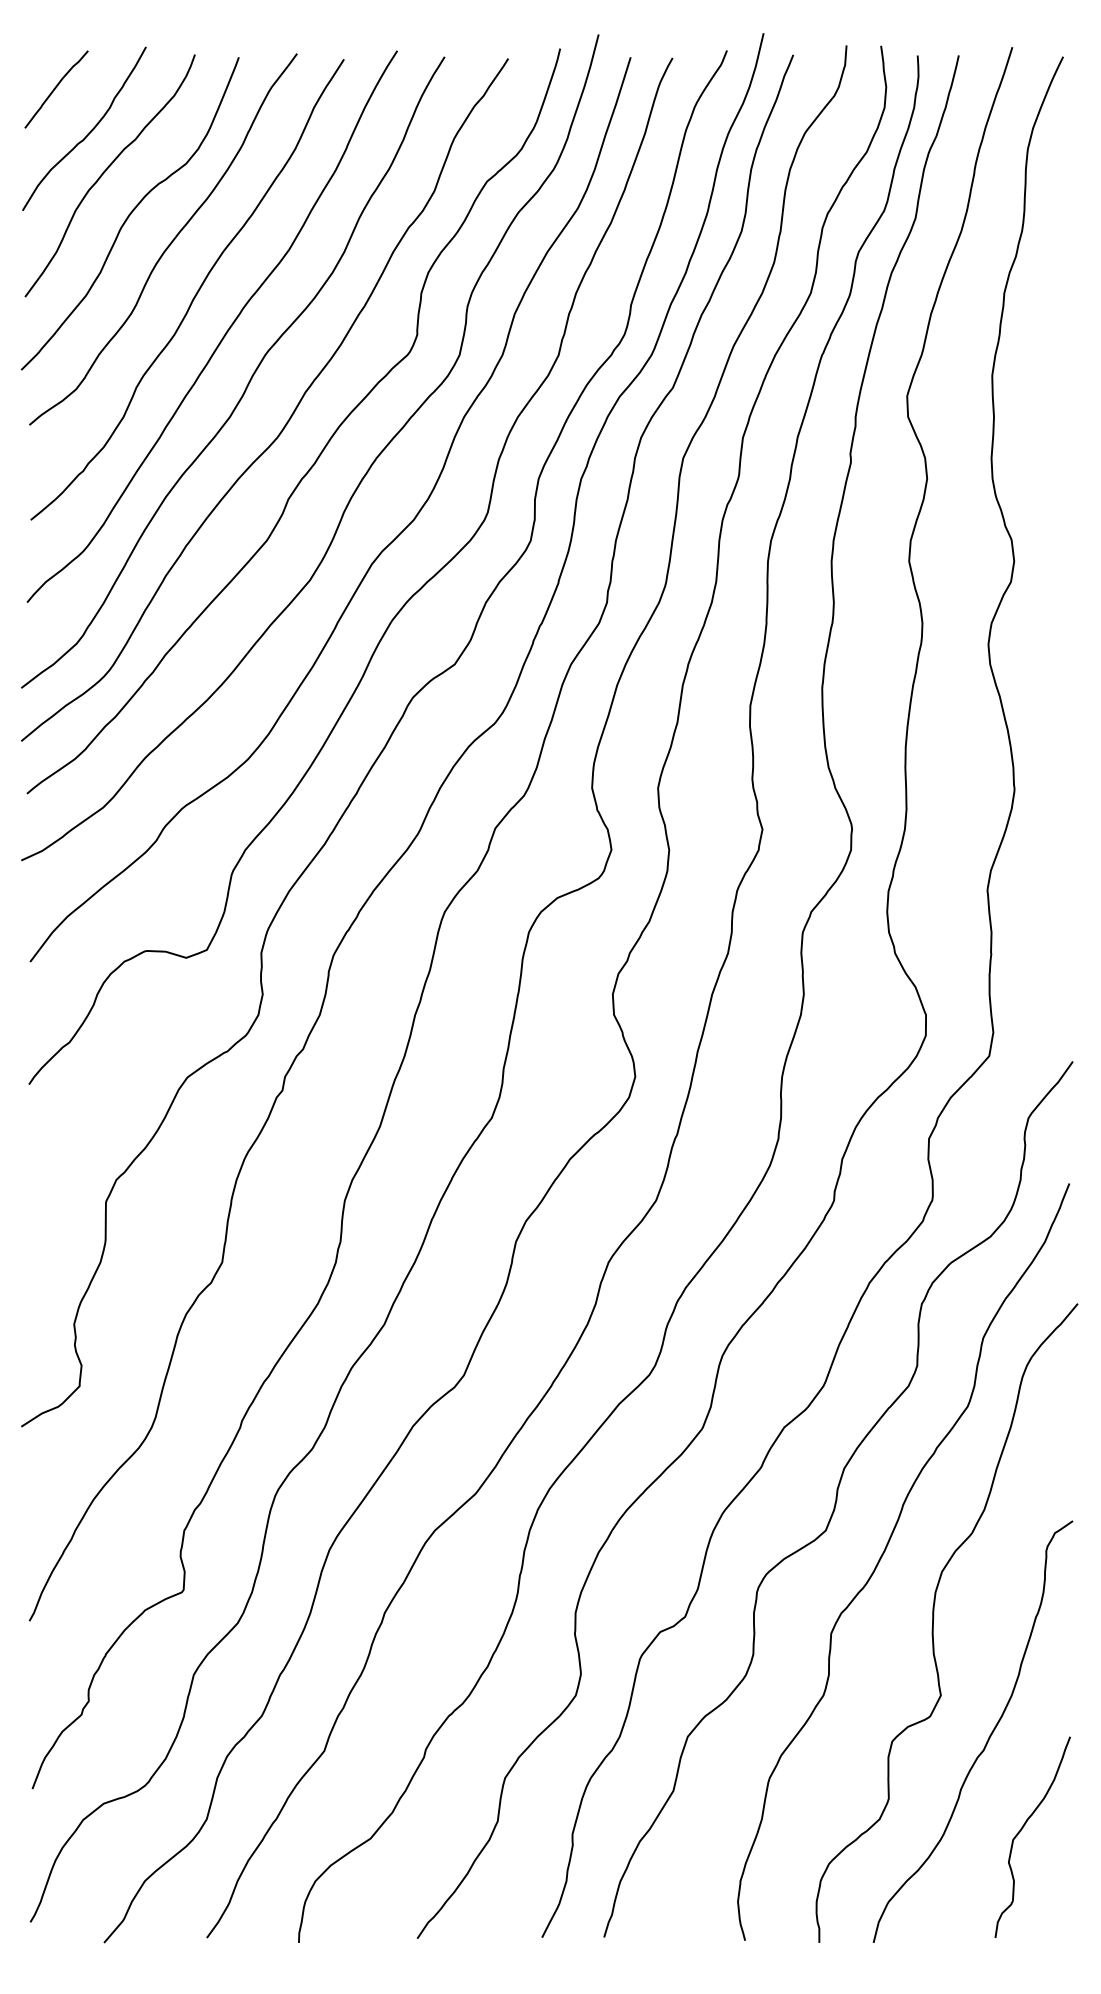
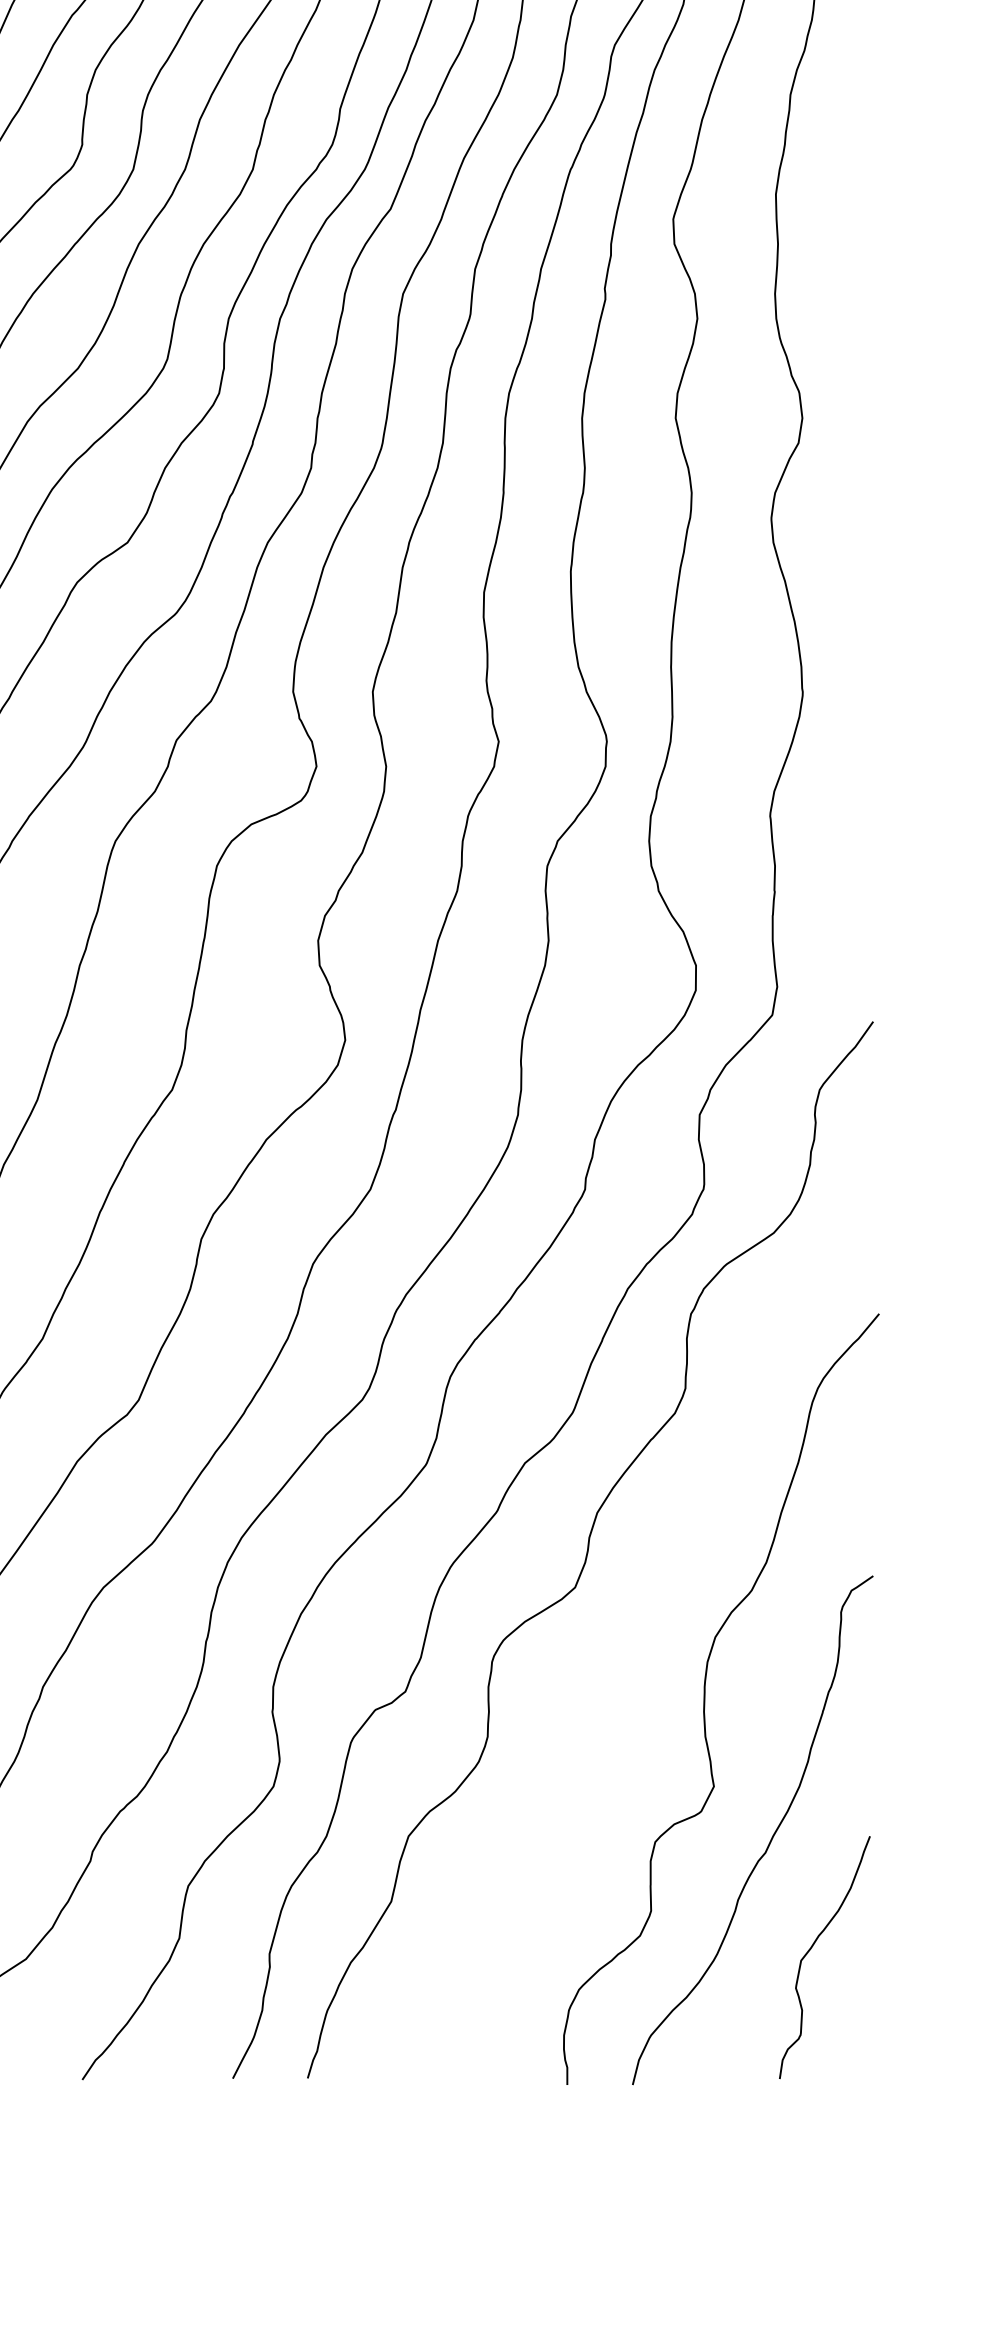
curve: (885, 1551) -> (647, 1612), removed

